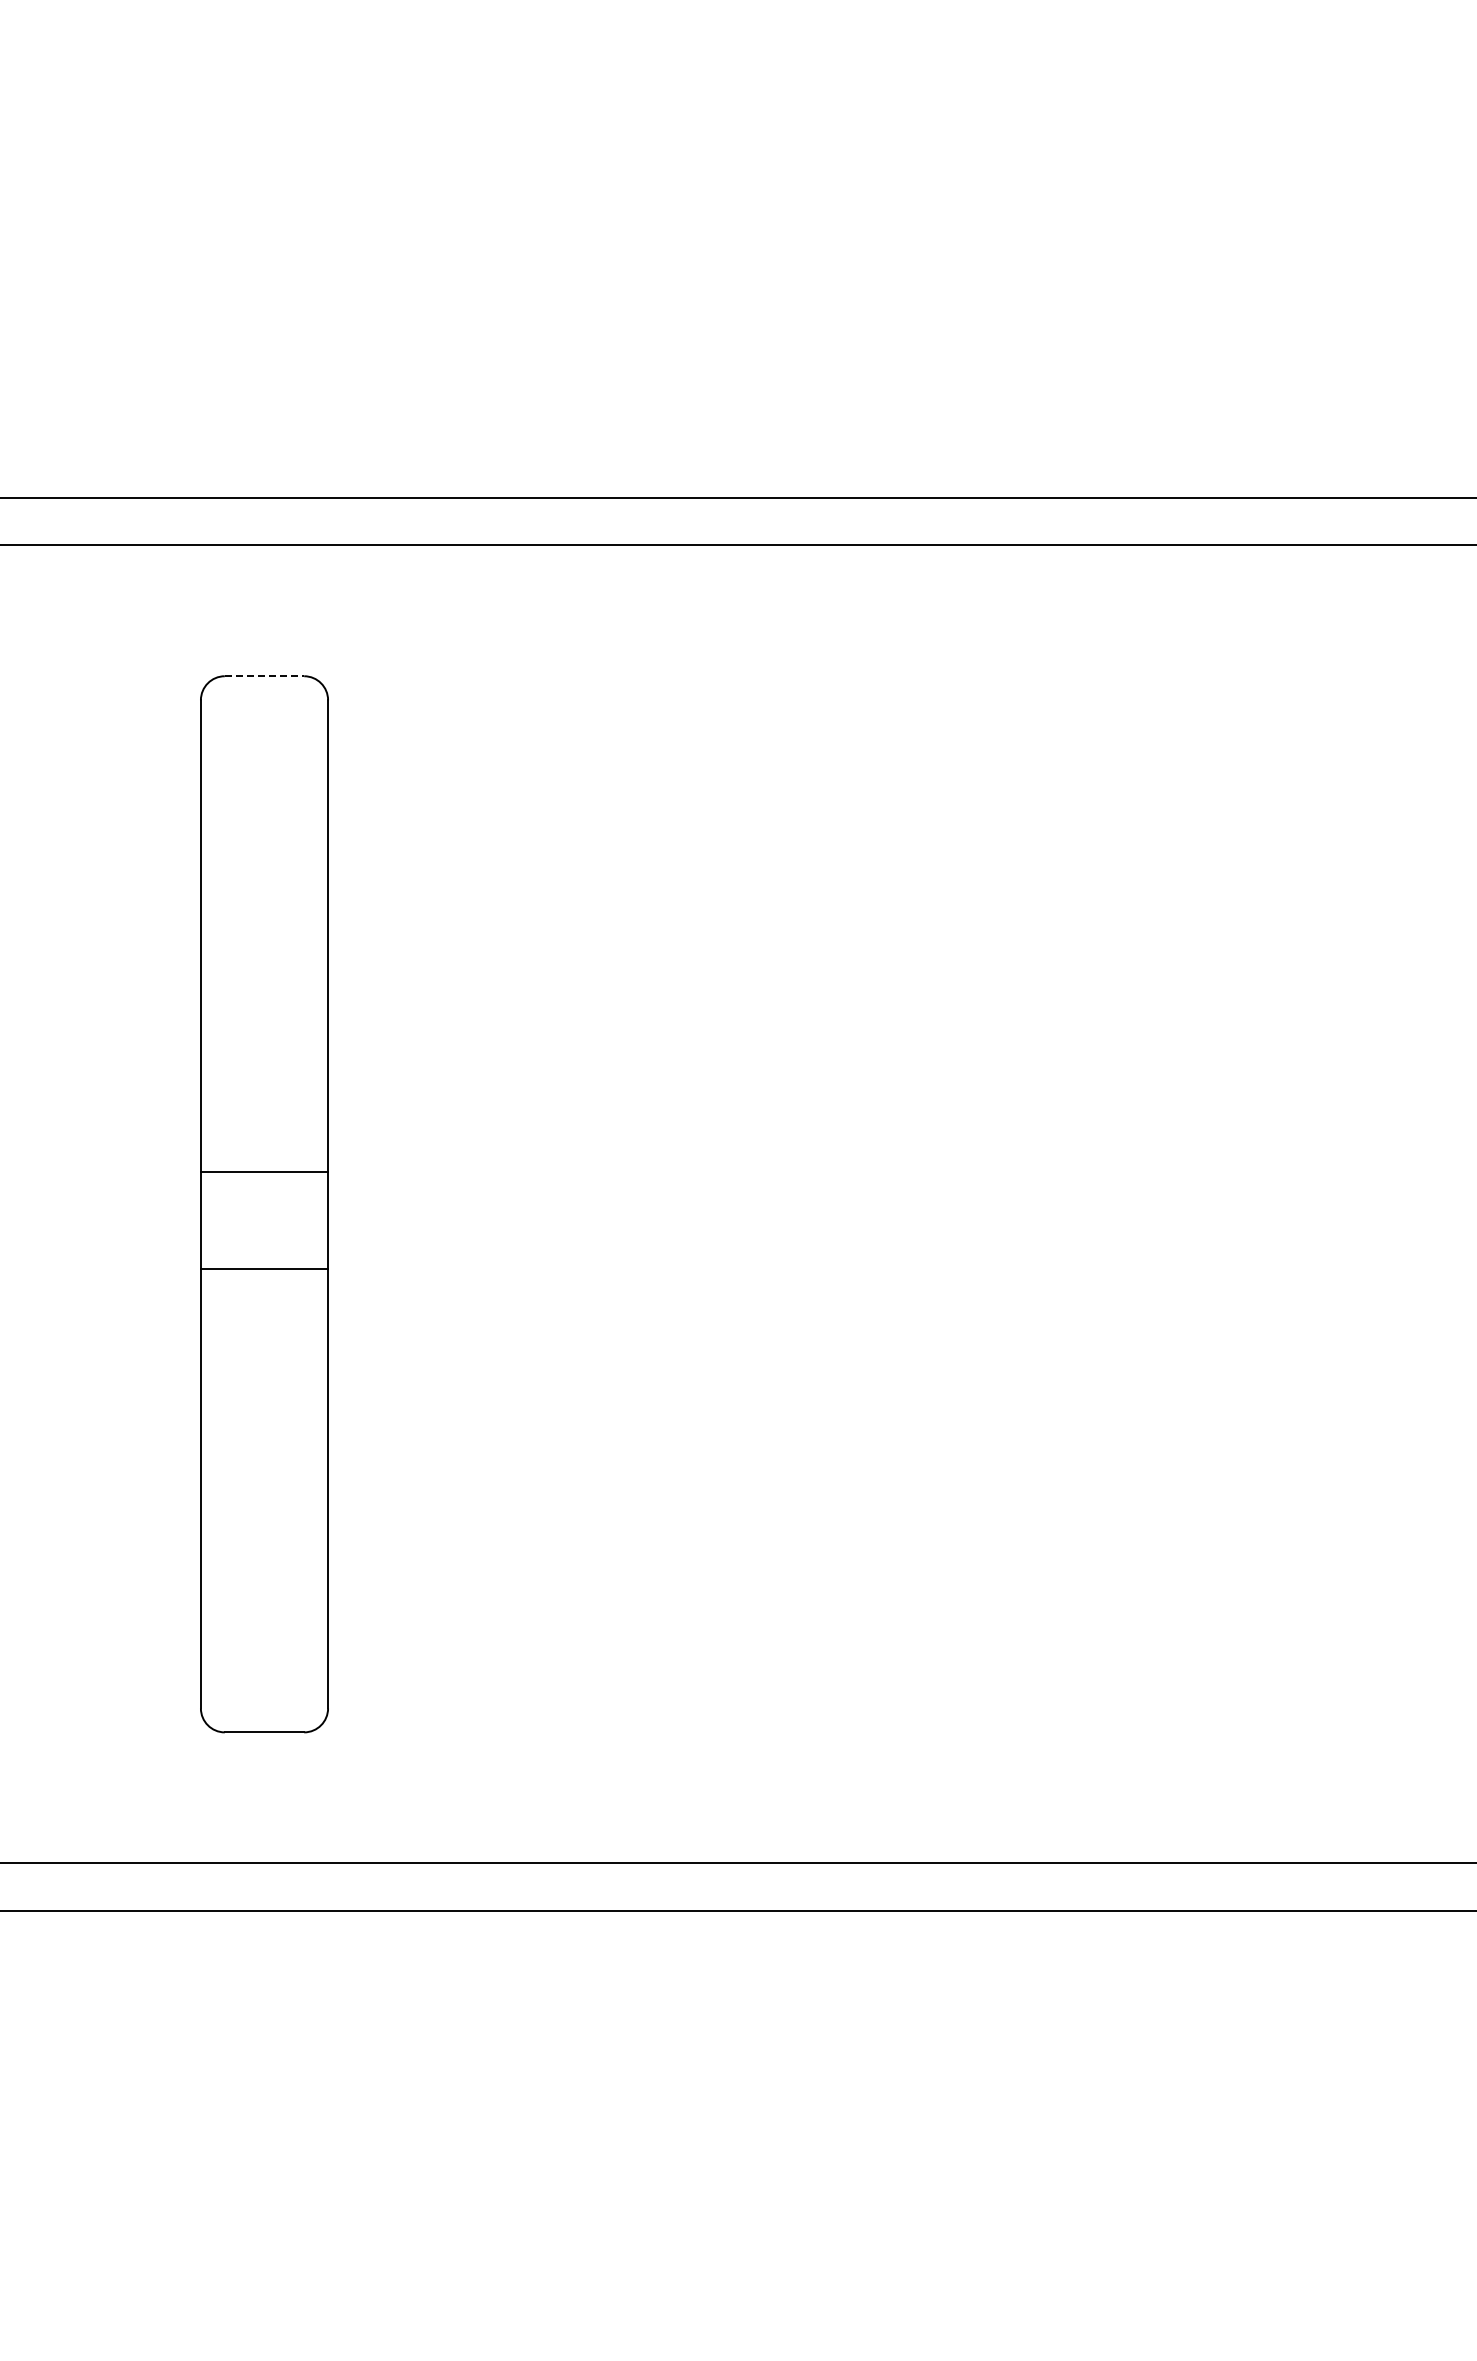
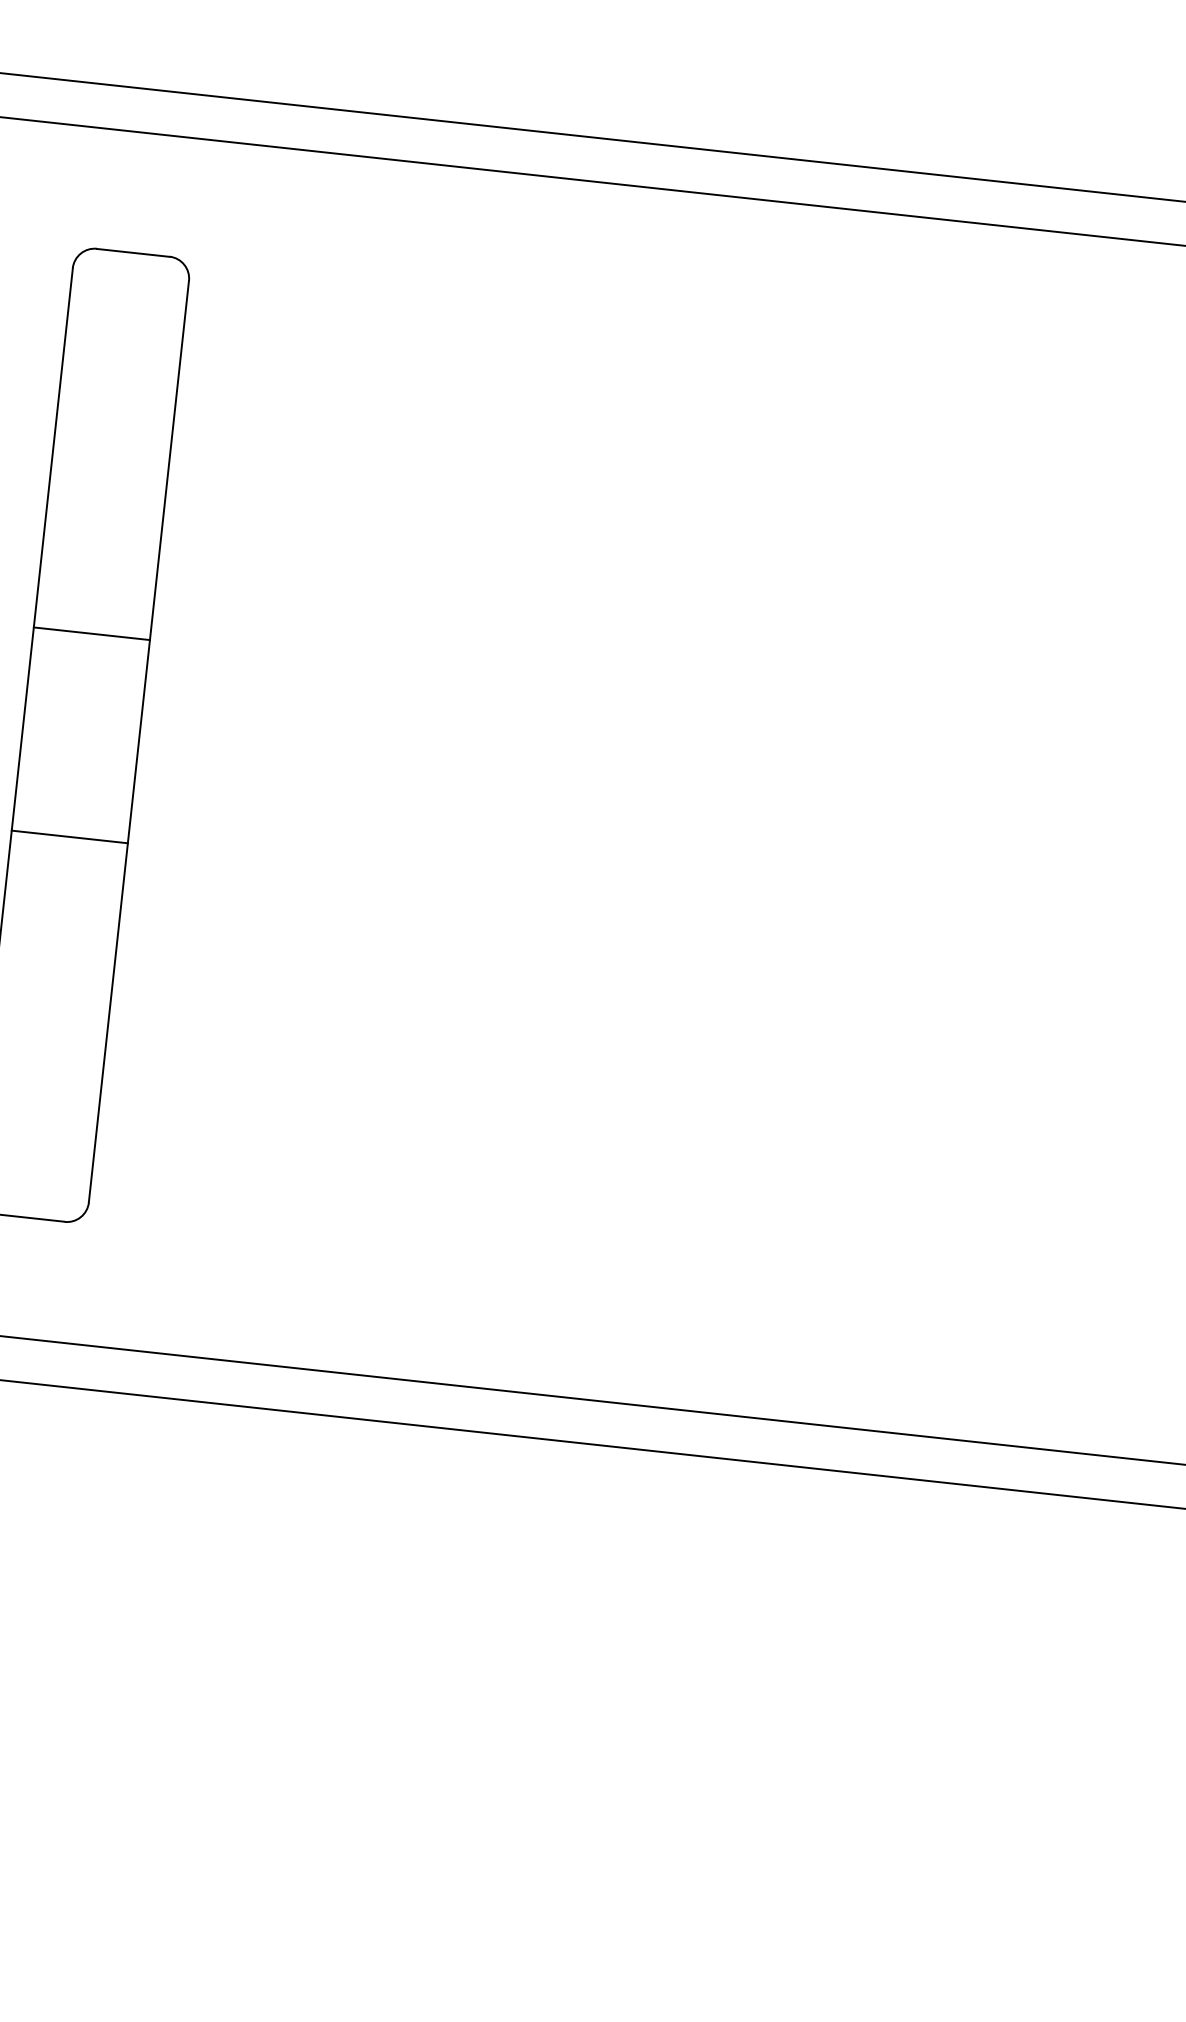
line: (264, 676) -> (133, 252), dashed -> solid
line: (264, 1172) -> (91, 634), moved
line: (264, 1269) -> (69, 836), moved

